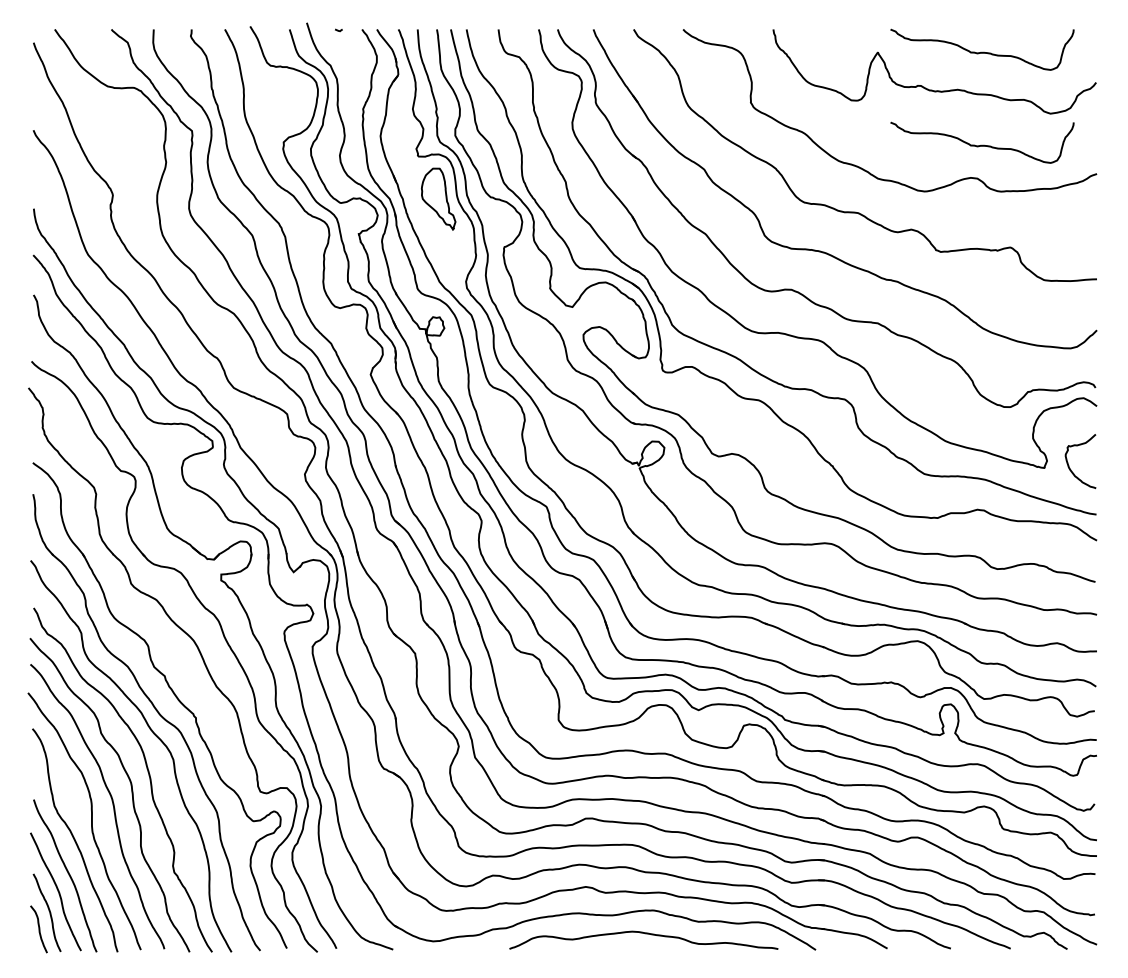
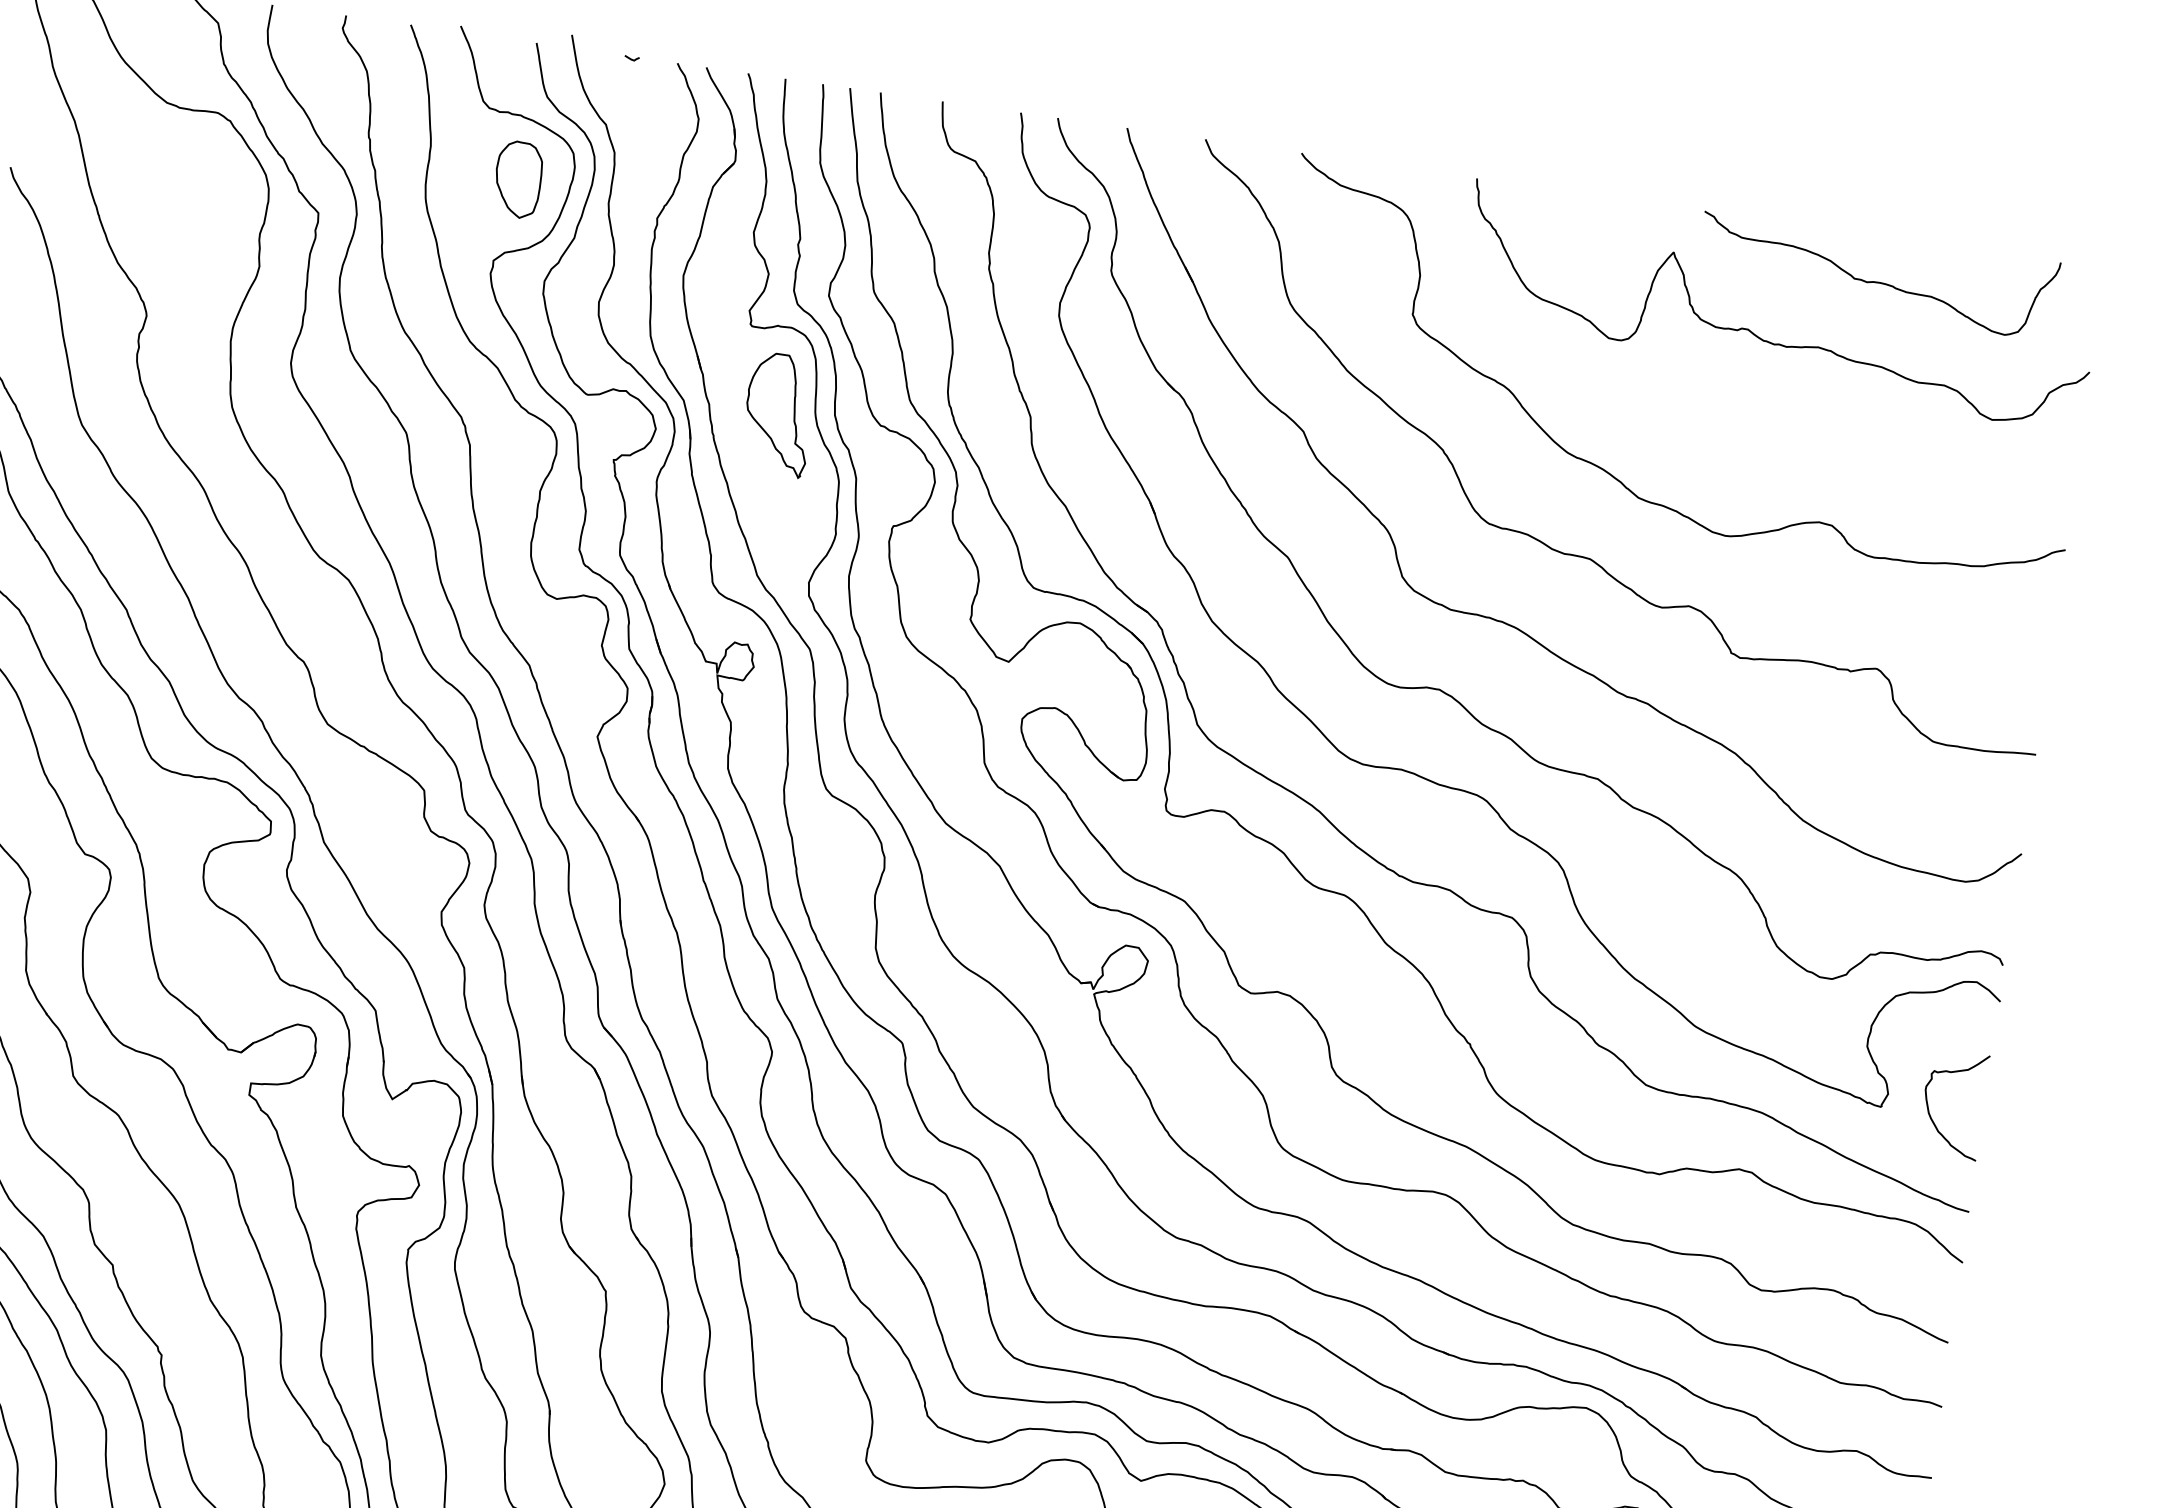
part: (289, 99) -> (516, 179), added
curve: (982, 144) -> (1851, 460), removed

